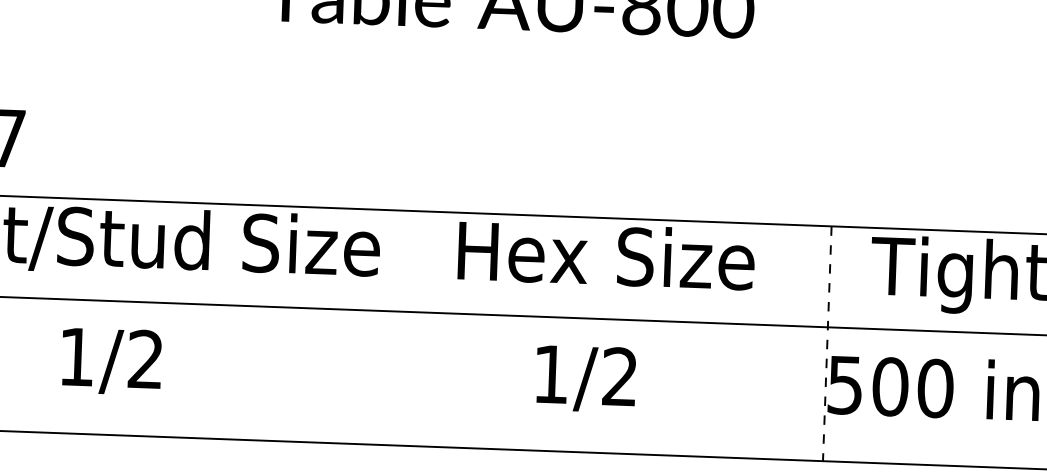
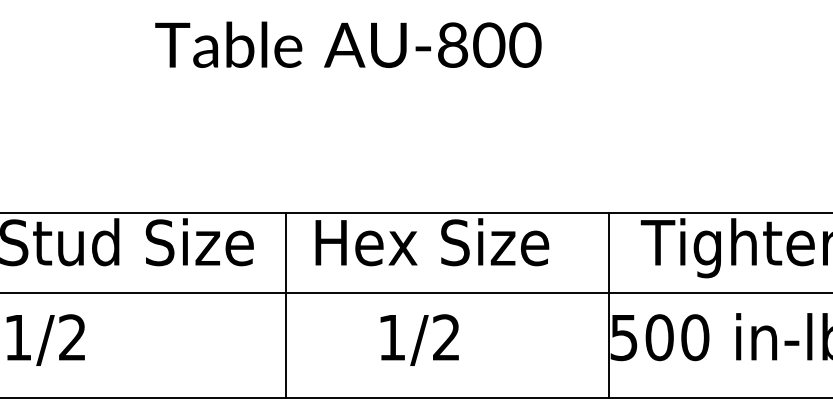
line: (417, 328) -> (285, 305), added
line: (827, 343) -> (608, 305), dashed -> solid

